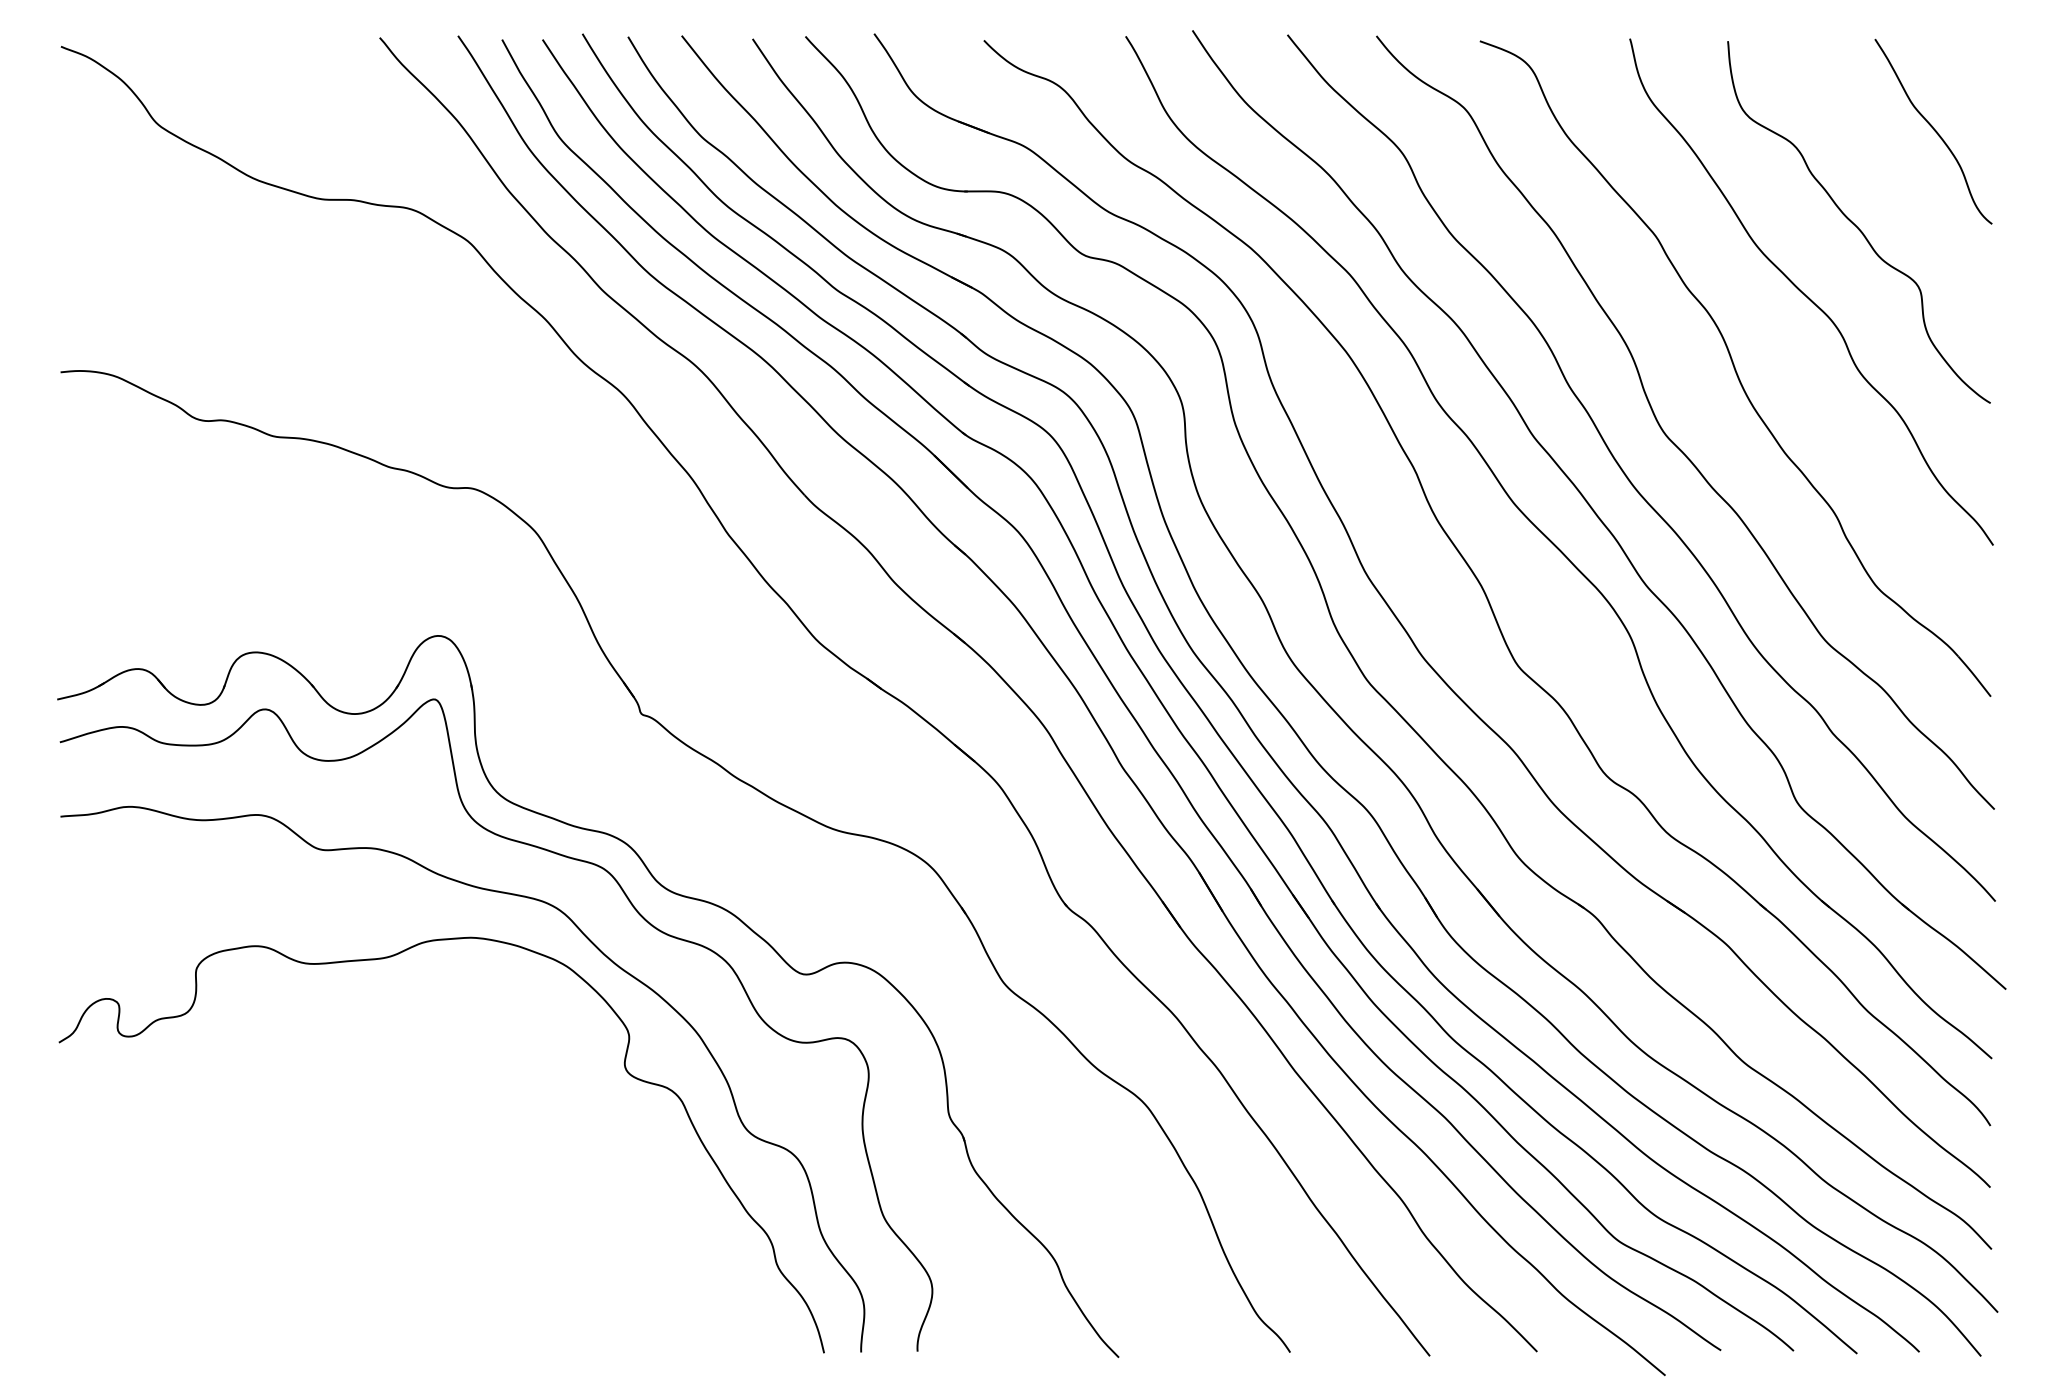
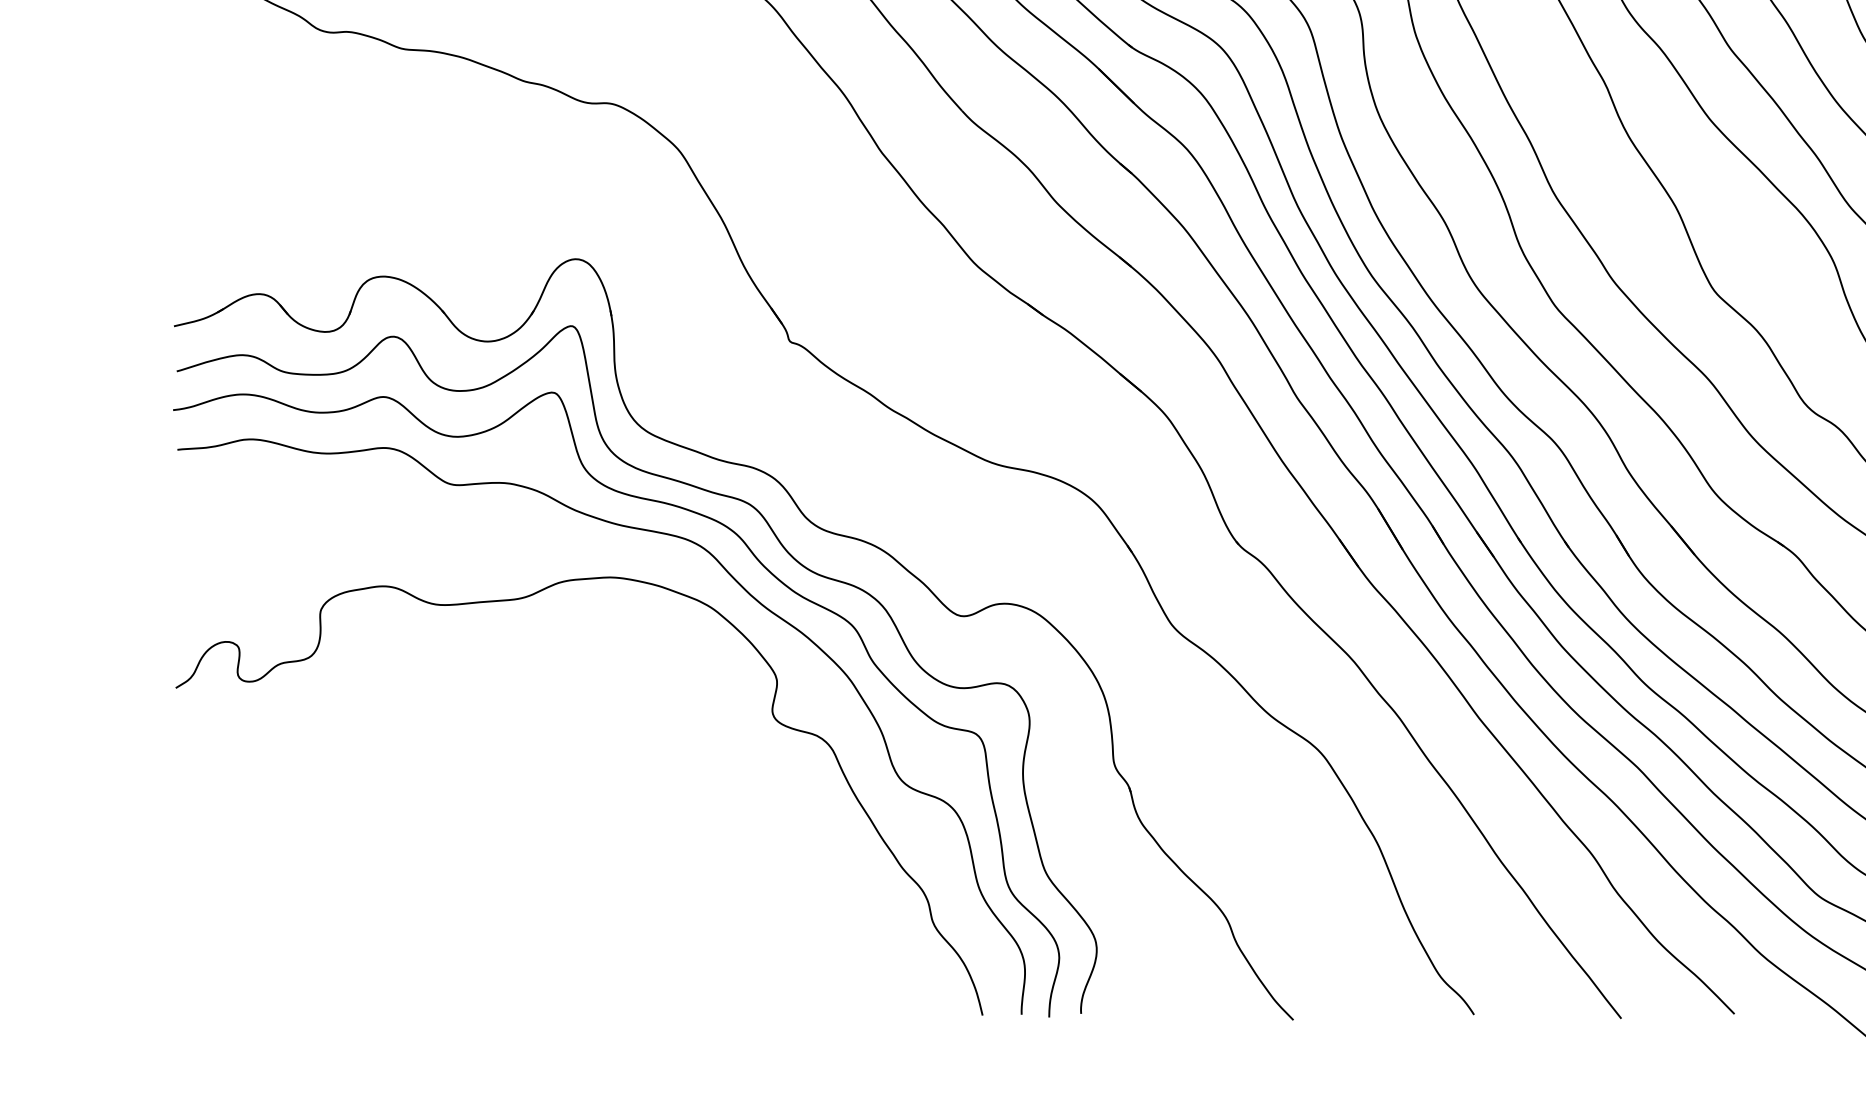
curve: (612, 924) -> (759, 563), added

